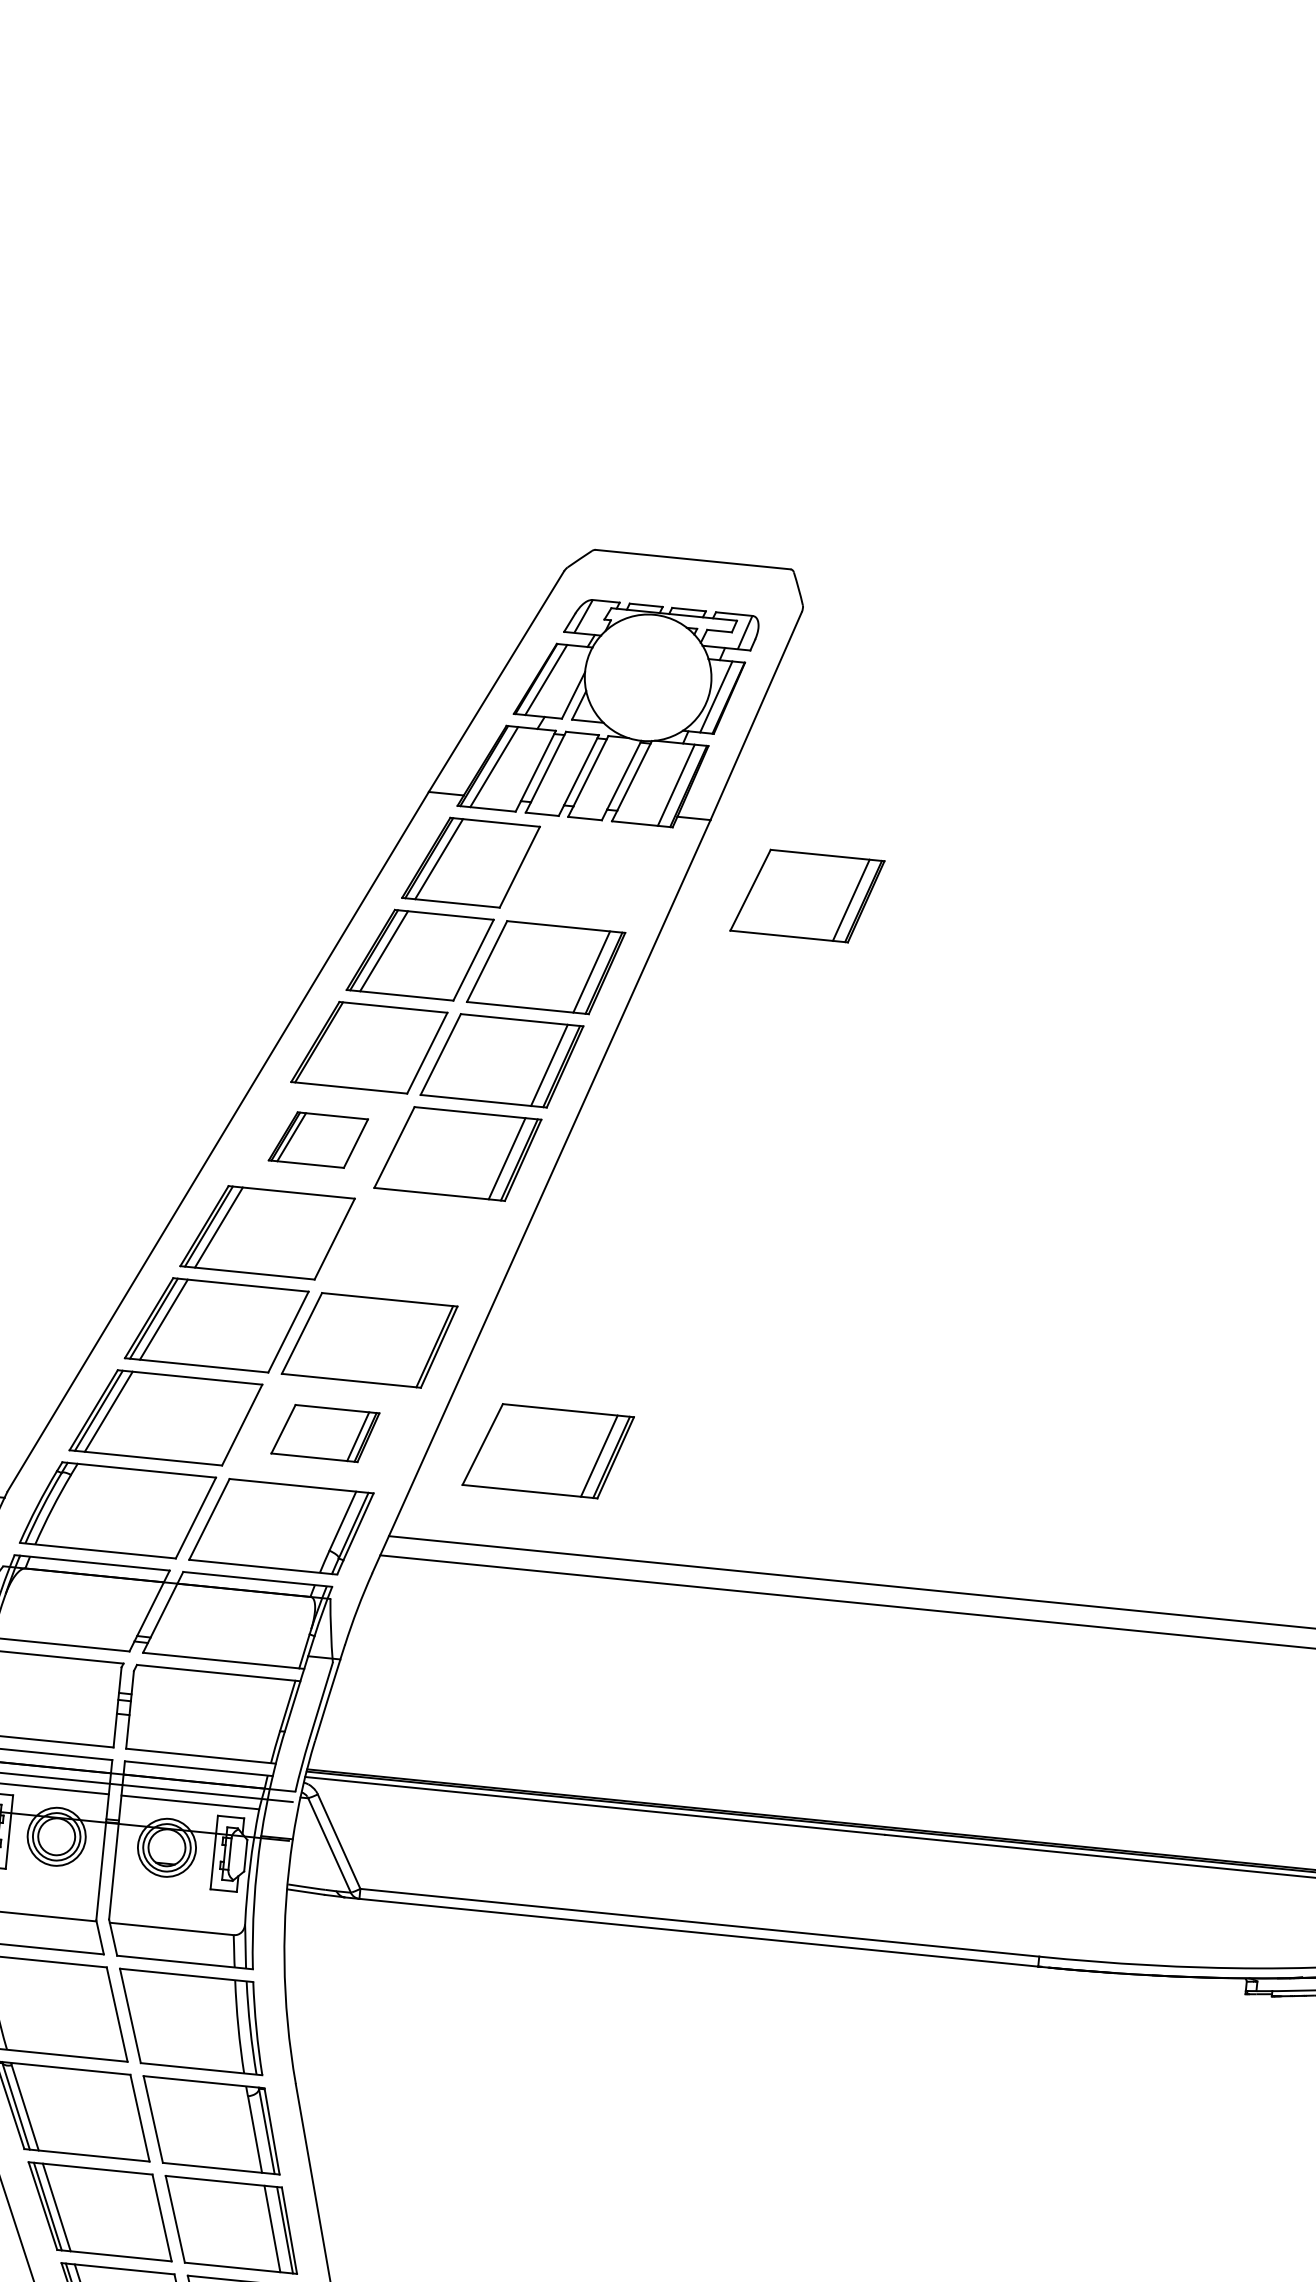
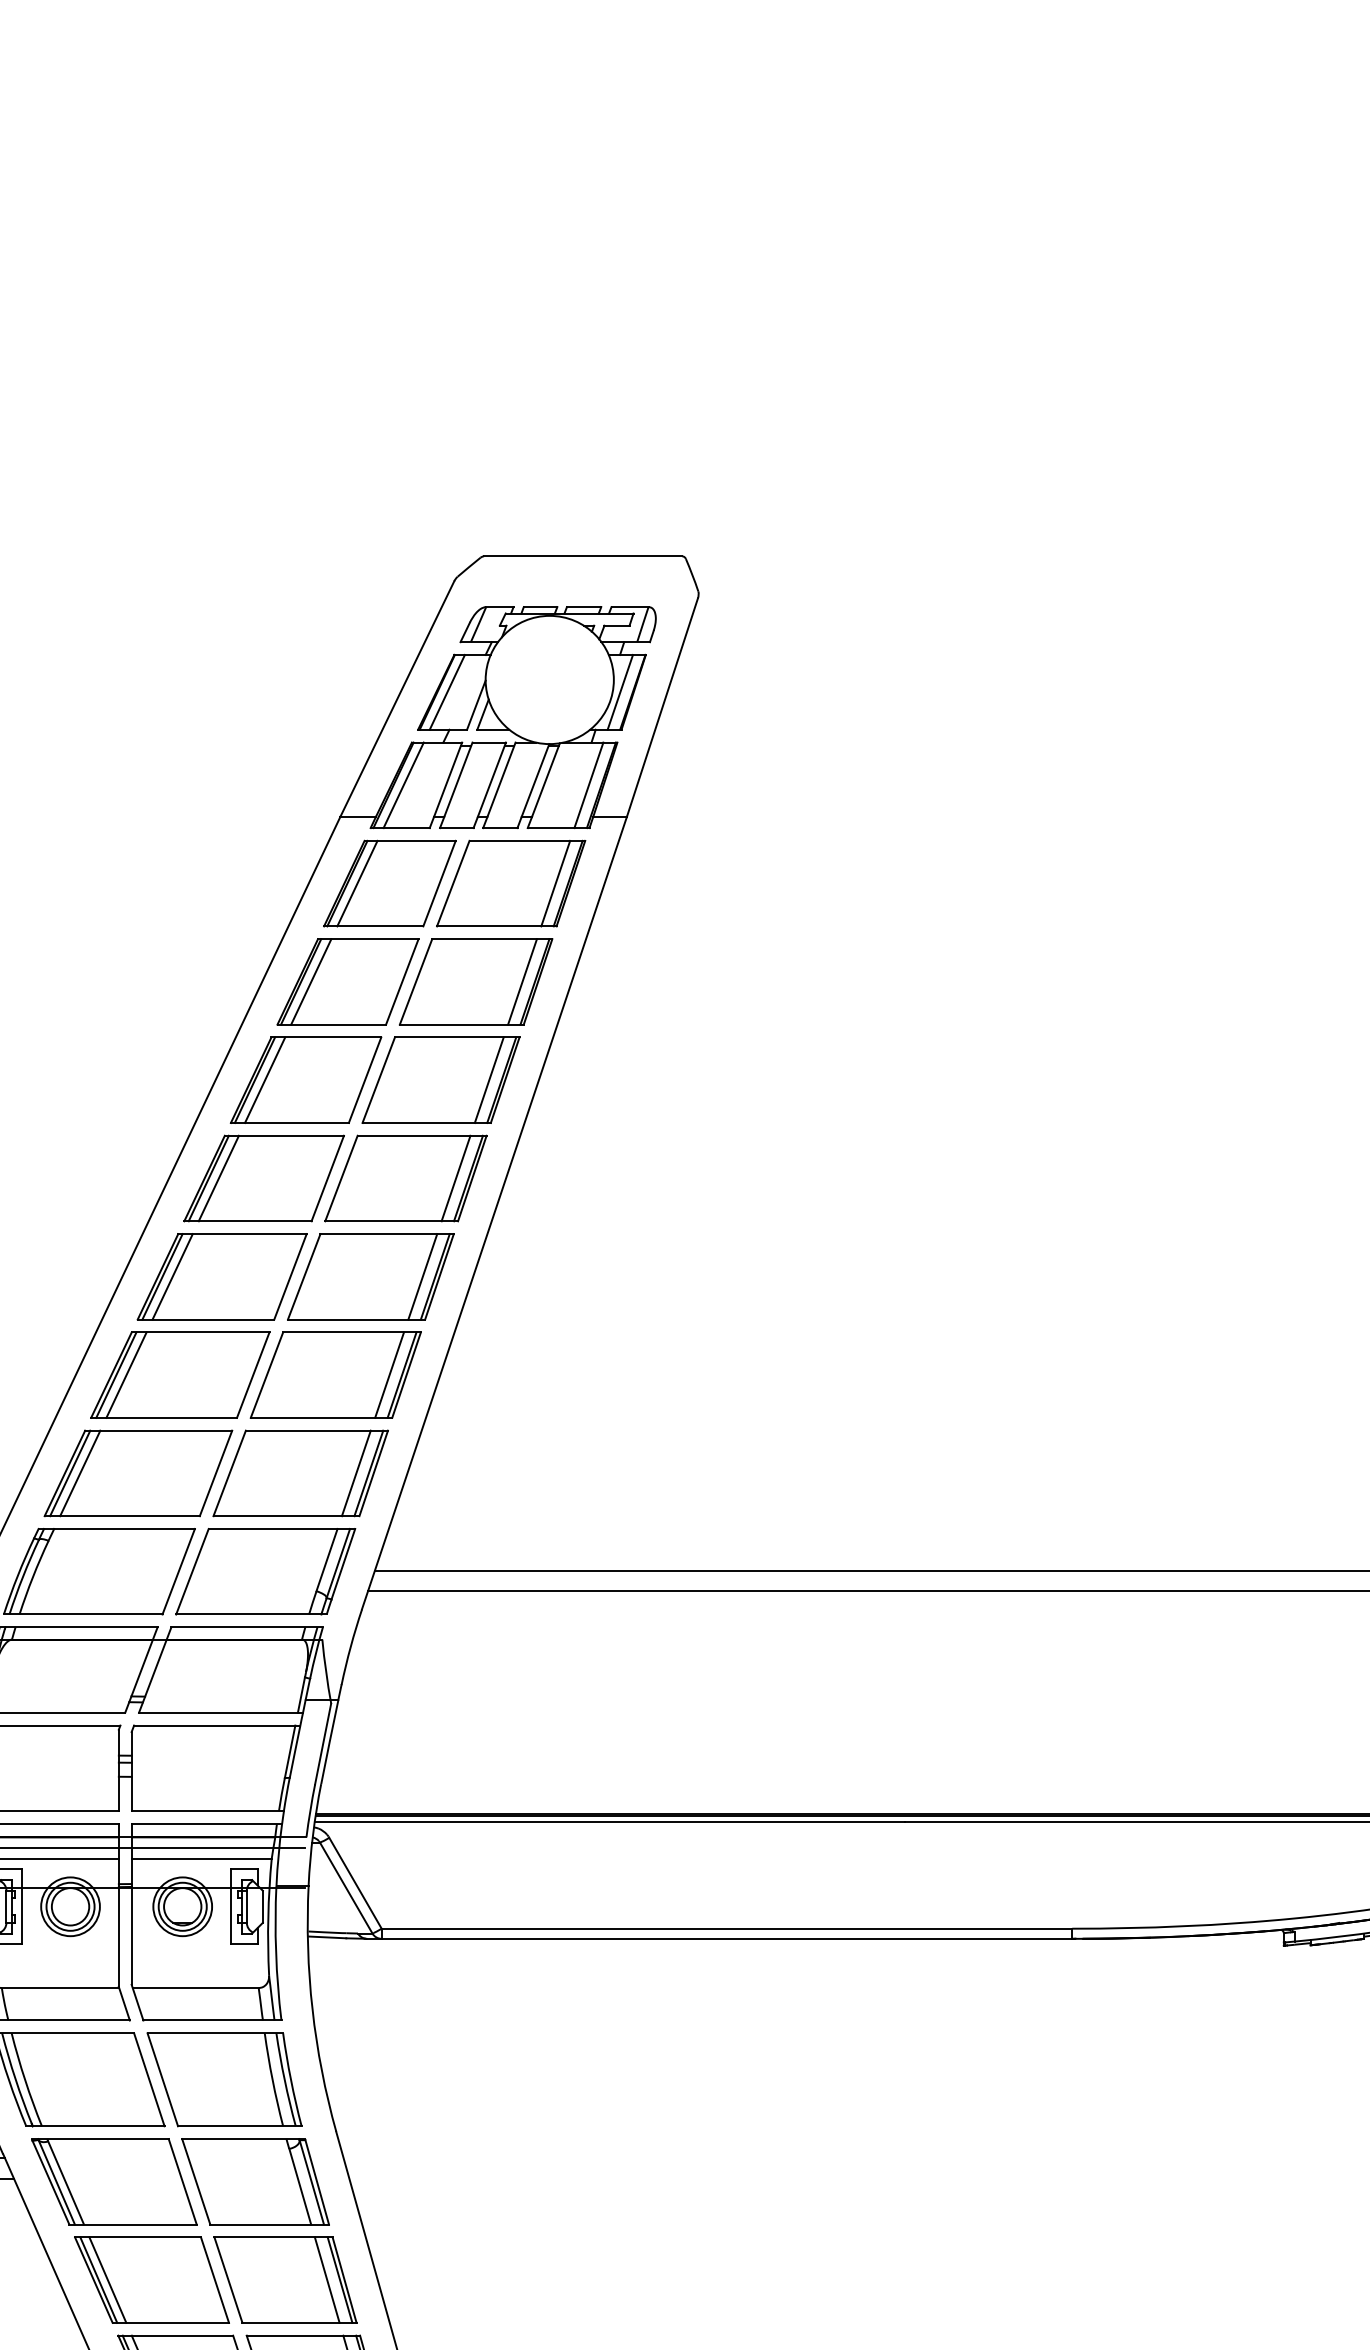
part: (807, 895) -> (511, 883), moved
line: (329, 1042) -> (265, 1079), added
part: (317, 1139) -> (263, 1178), size x1.67
line: (422, 1344) -> (389, 1374), added
part: (325, 1433) -> (300, 1473), size x1.67
part: (547, 1450) -> (370, 1276), moved

